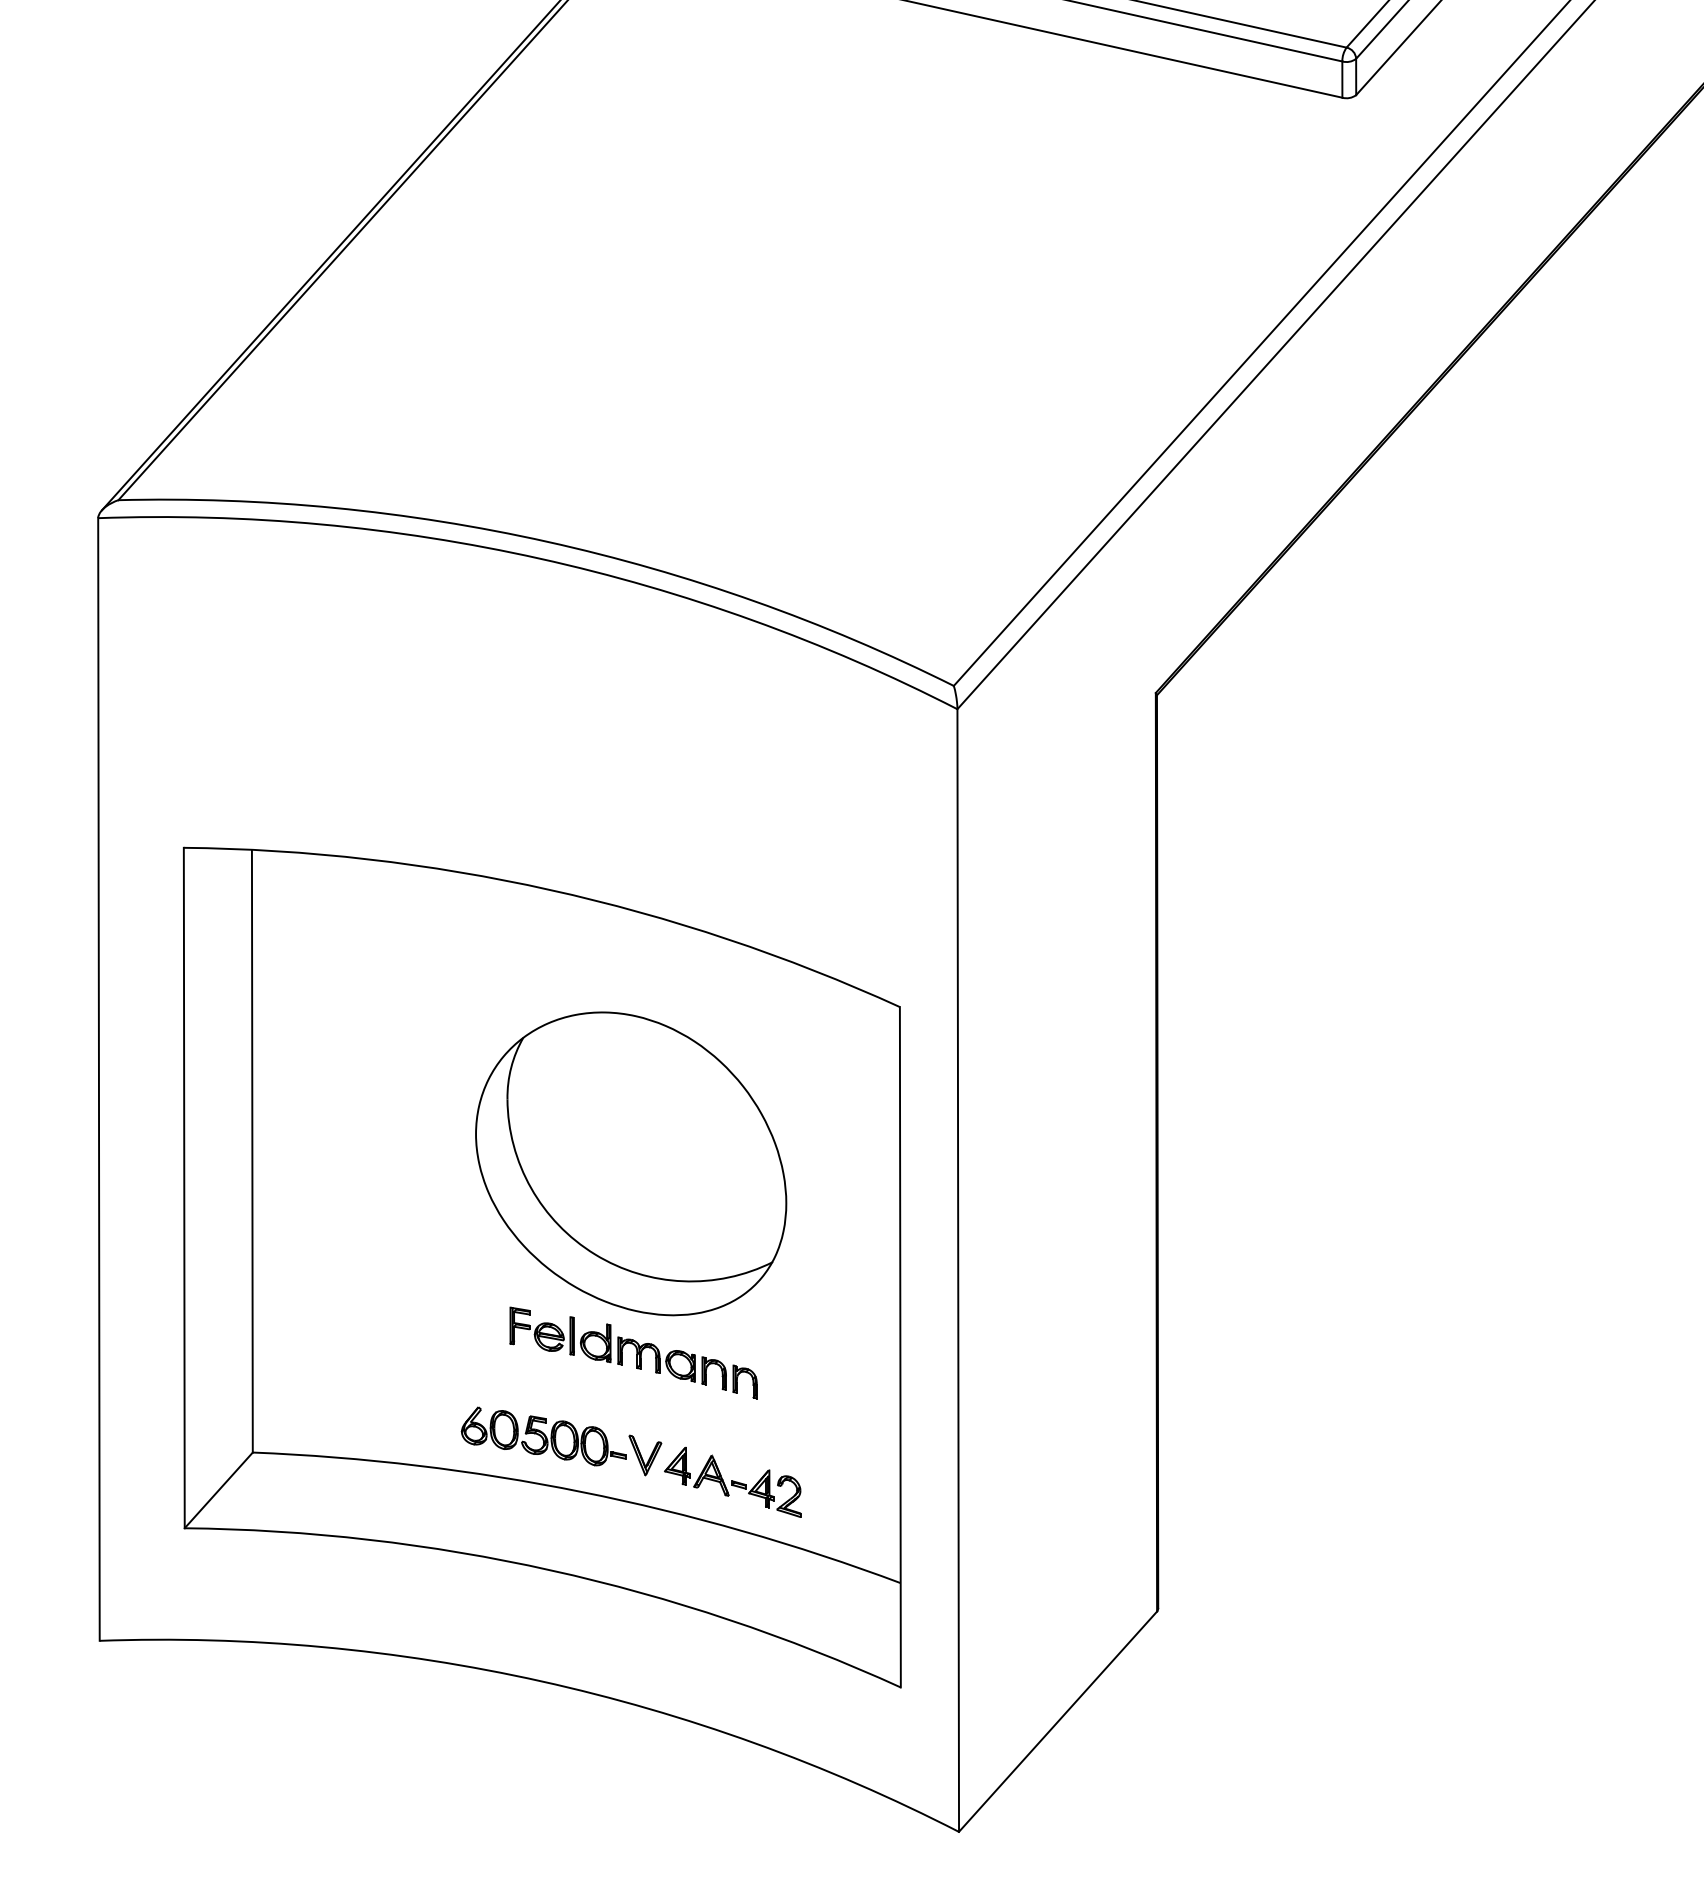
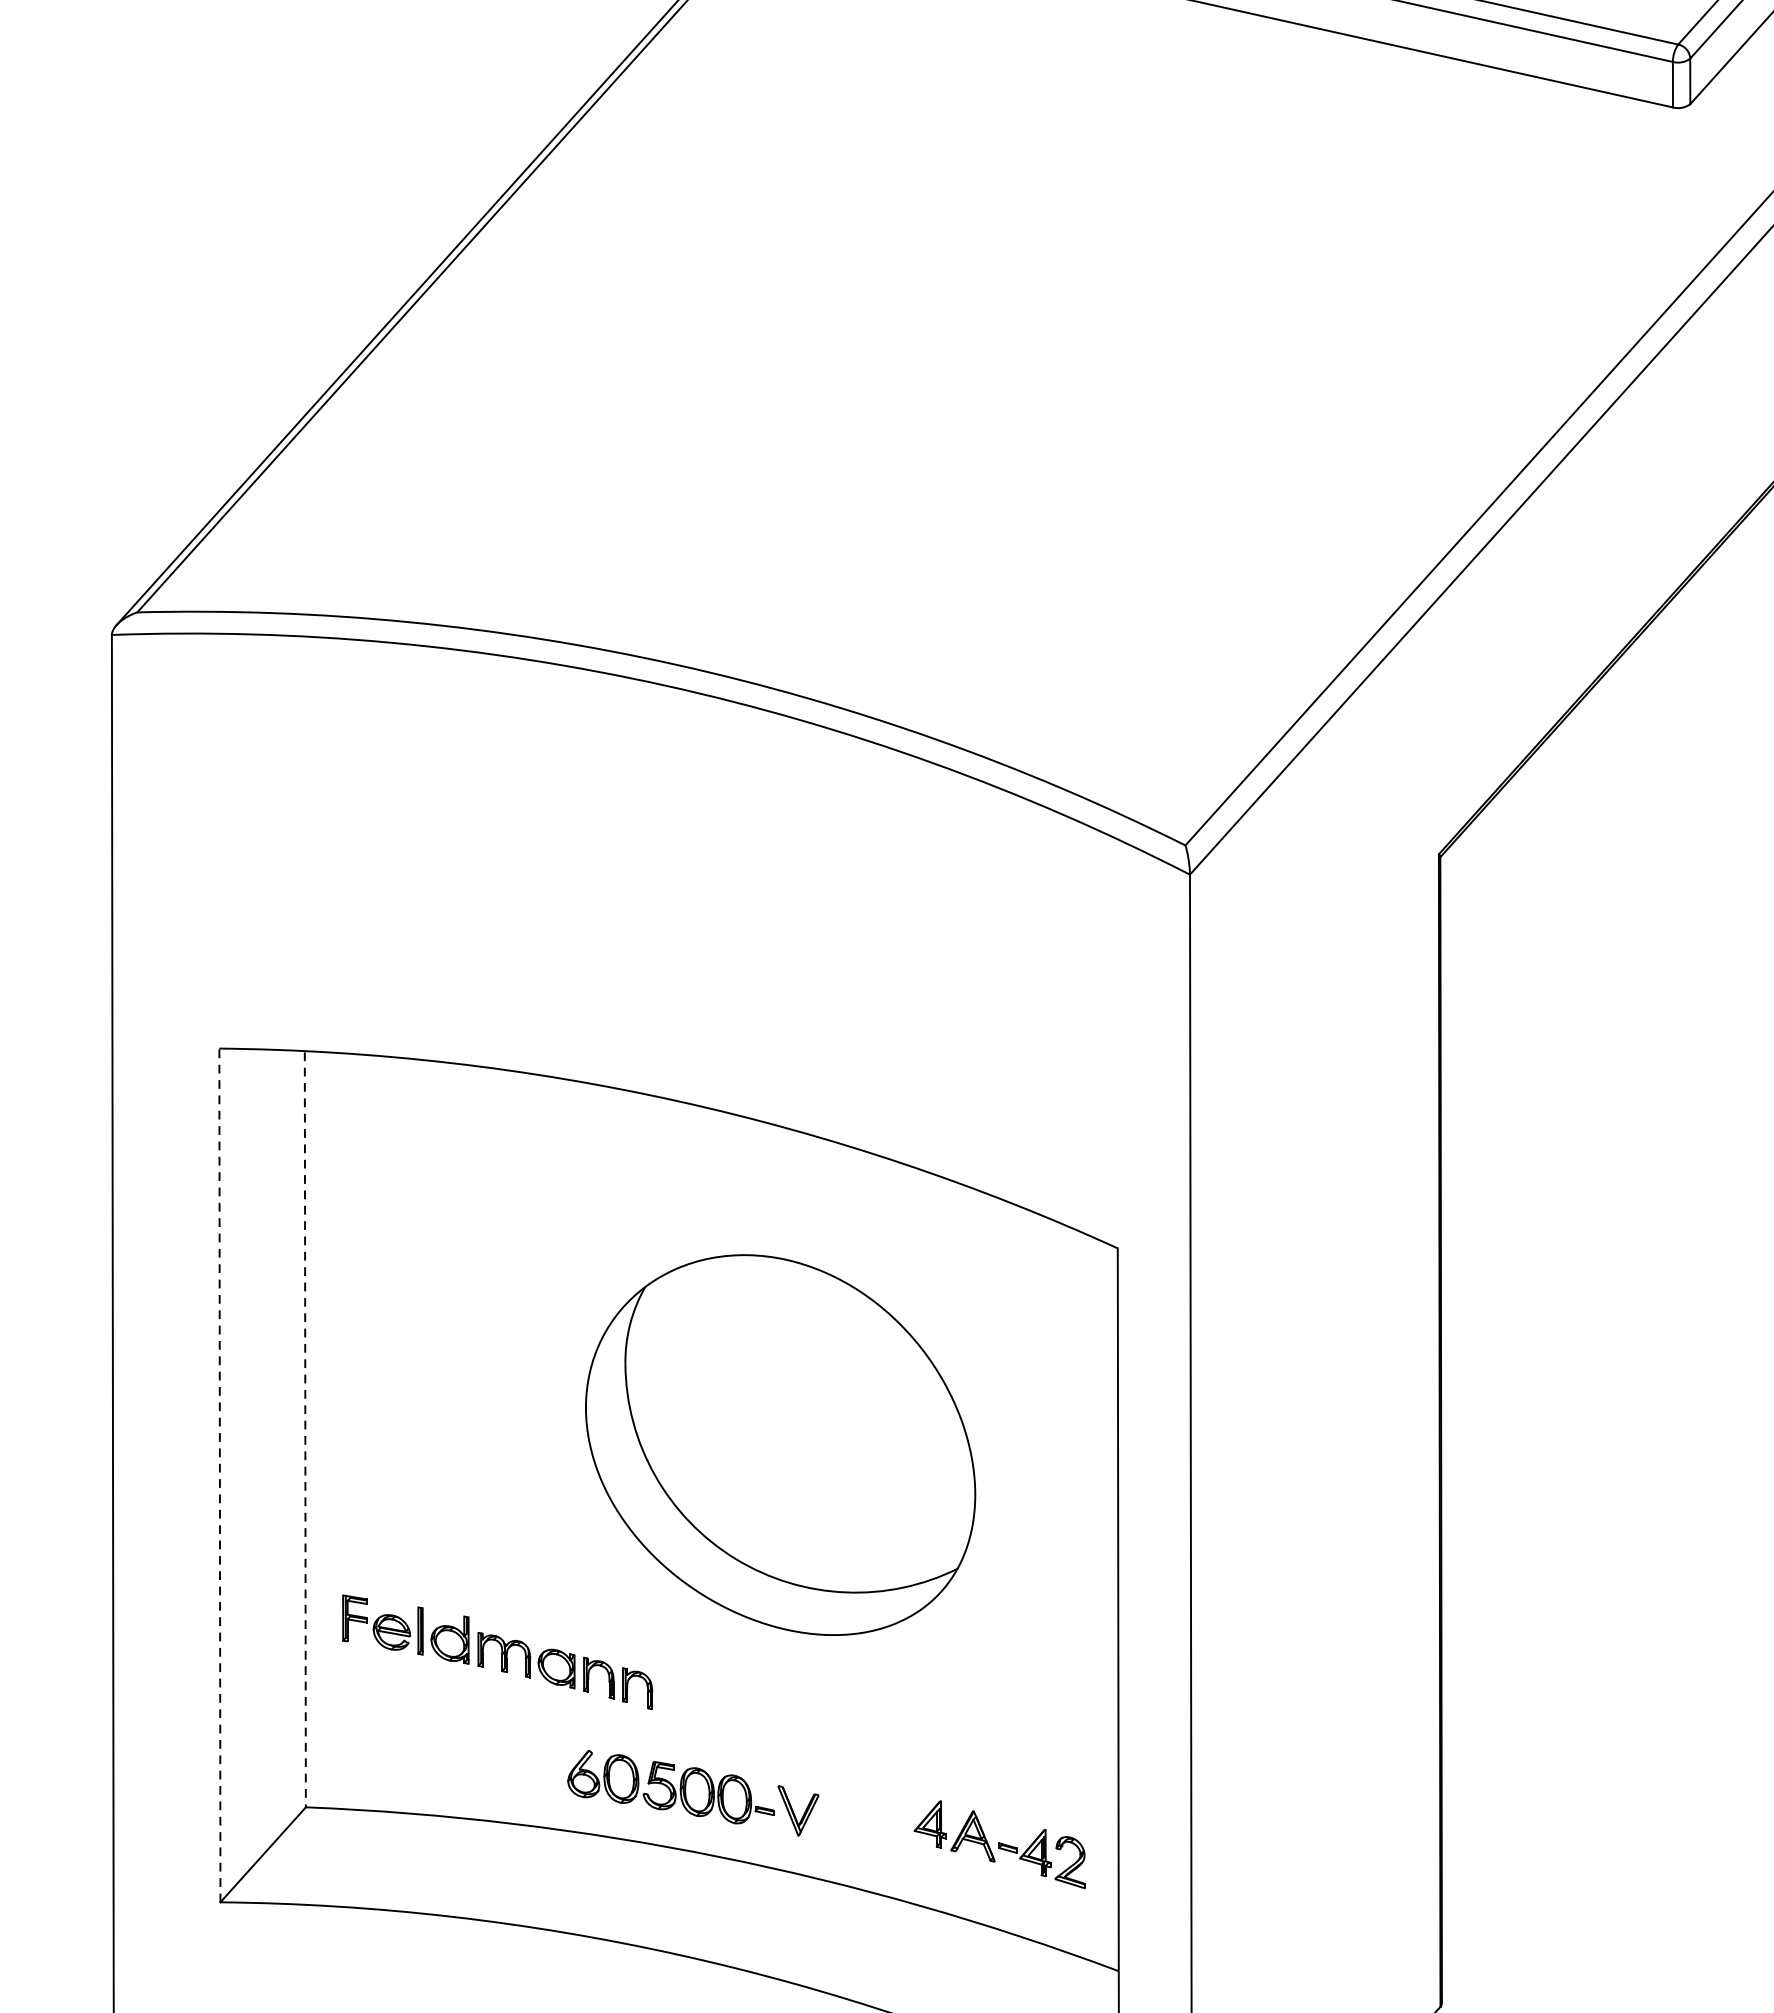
line: (252, 1151) -> (305, 1429), solid -> dashed
line: (184, 1187) -> (220, 1474), solid -> dashed
part: (633, 1352) -> (497, 1651), moved
part: (732, 1481) -> (999, 1843), moved

